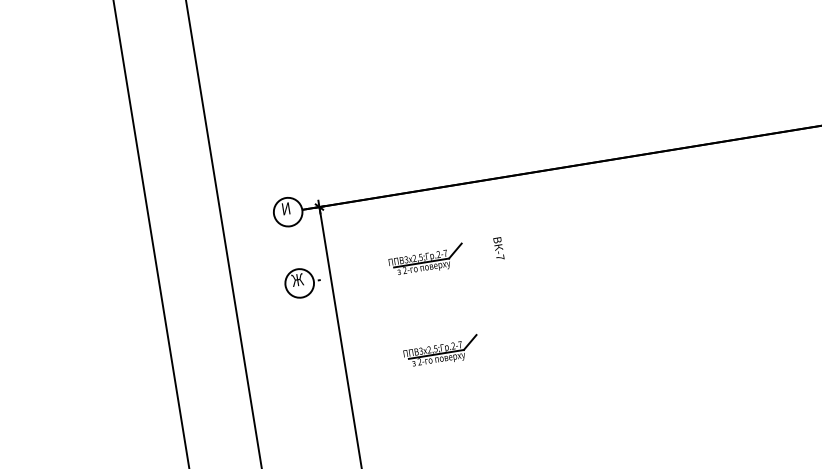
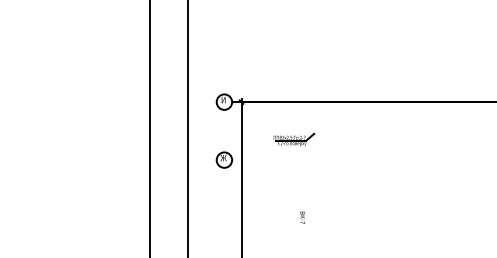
text: (498, 248) -> (302, 217), moved
part: (297, 282) -> (223, 159), moved
part: (442, 351) -> (294, 189), removed

